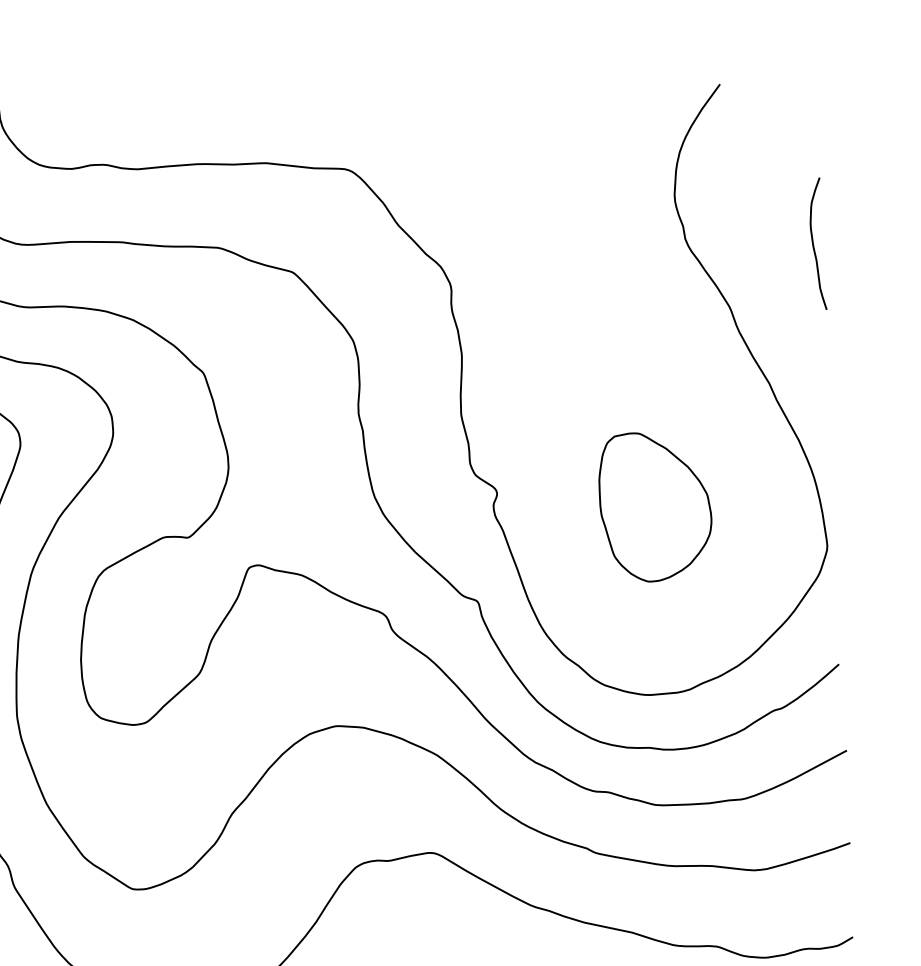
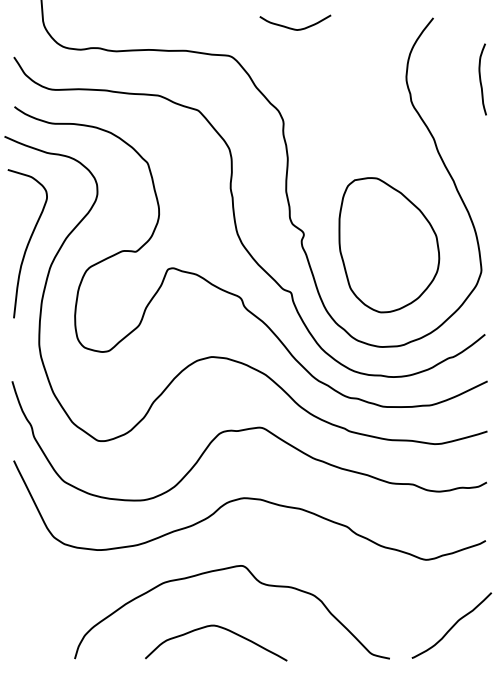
curve: (466, 113) -> (295, 28), added
curve: (815, 243) -> (481, 79), moved
part: (655, 507) -> (389, 245), size x1.67

